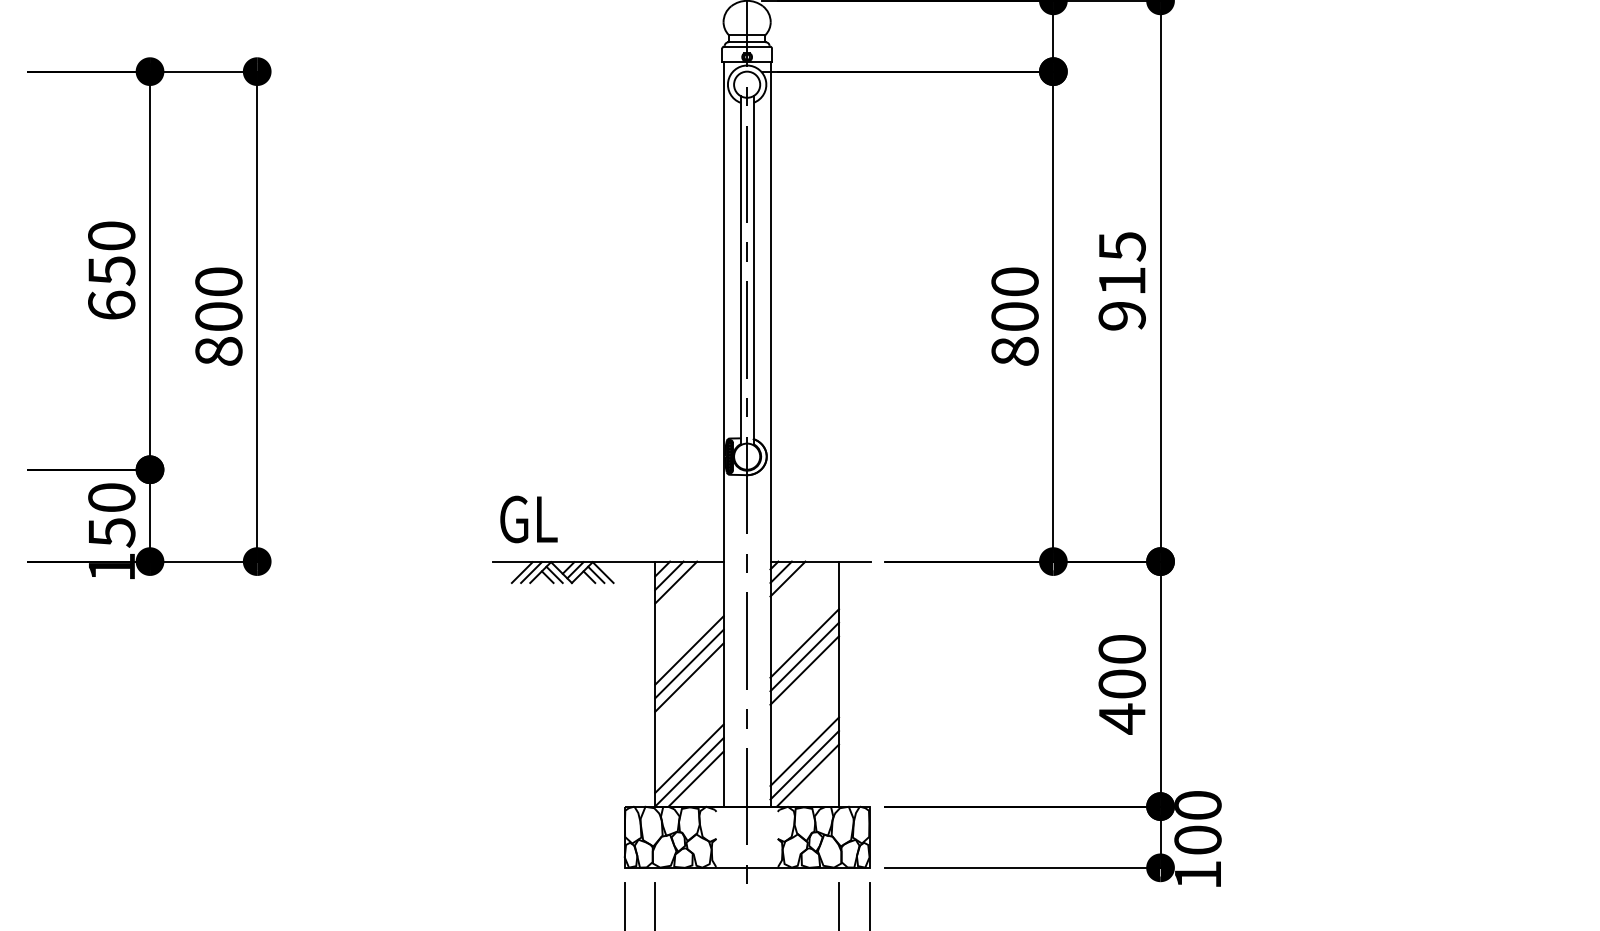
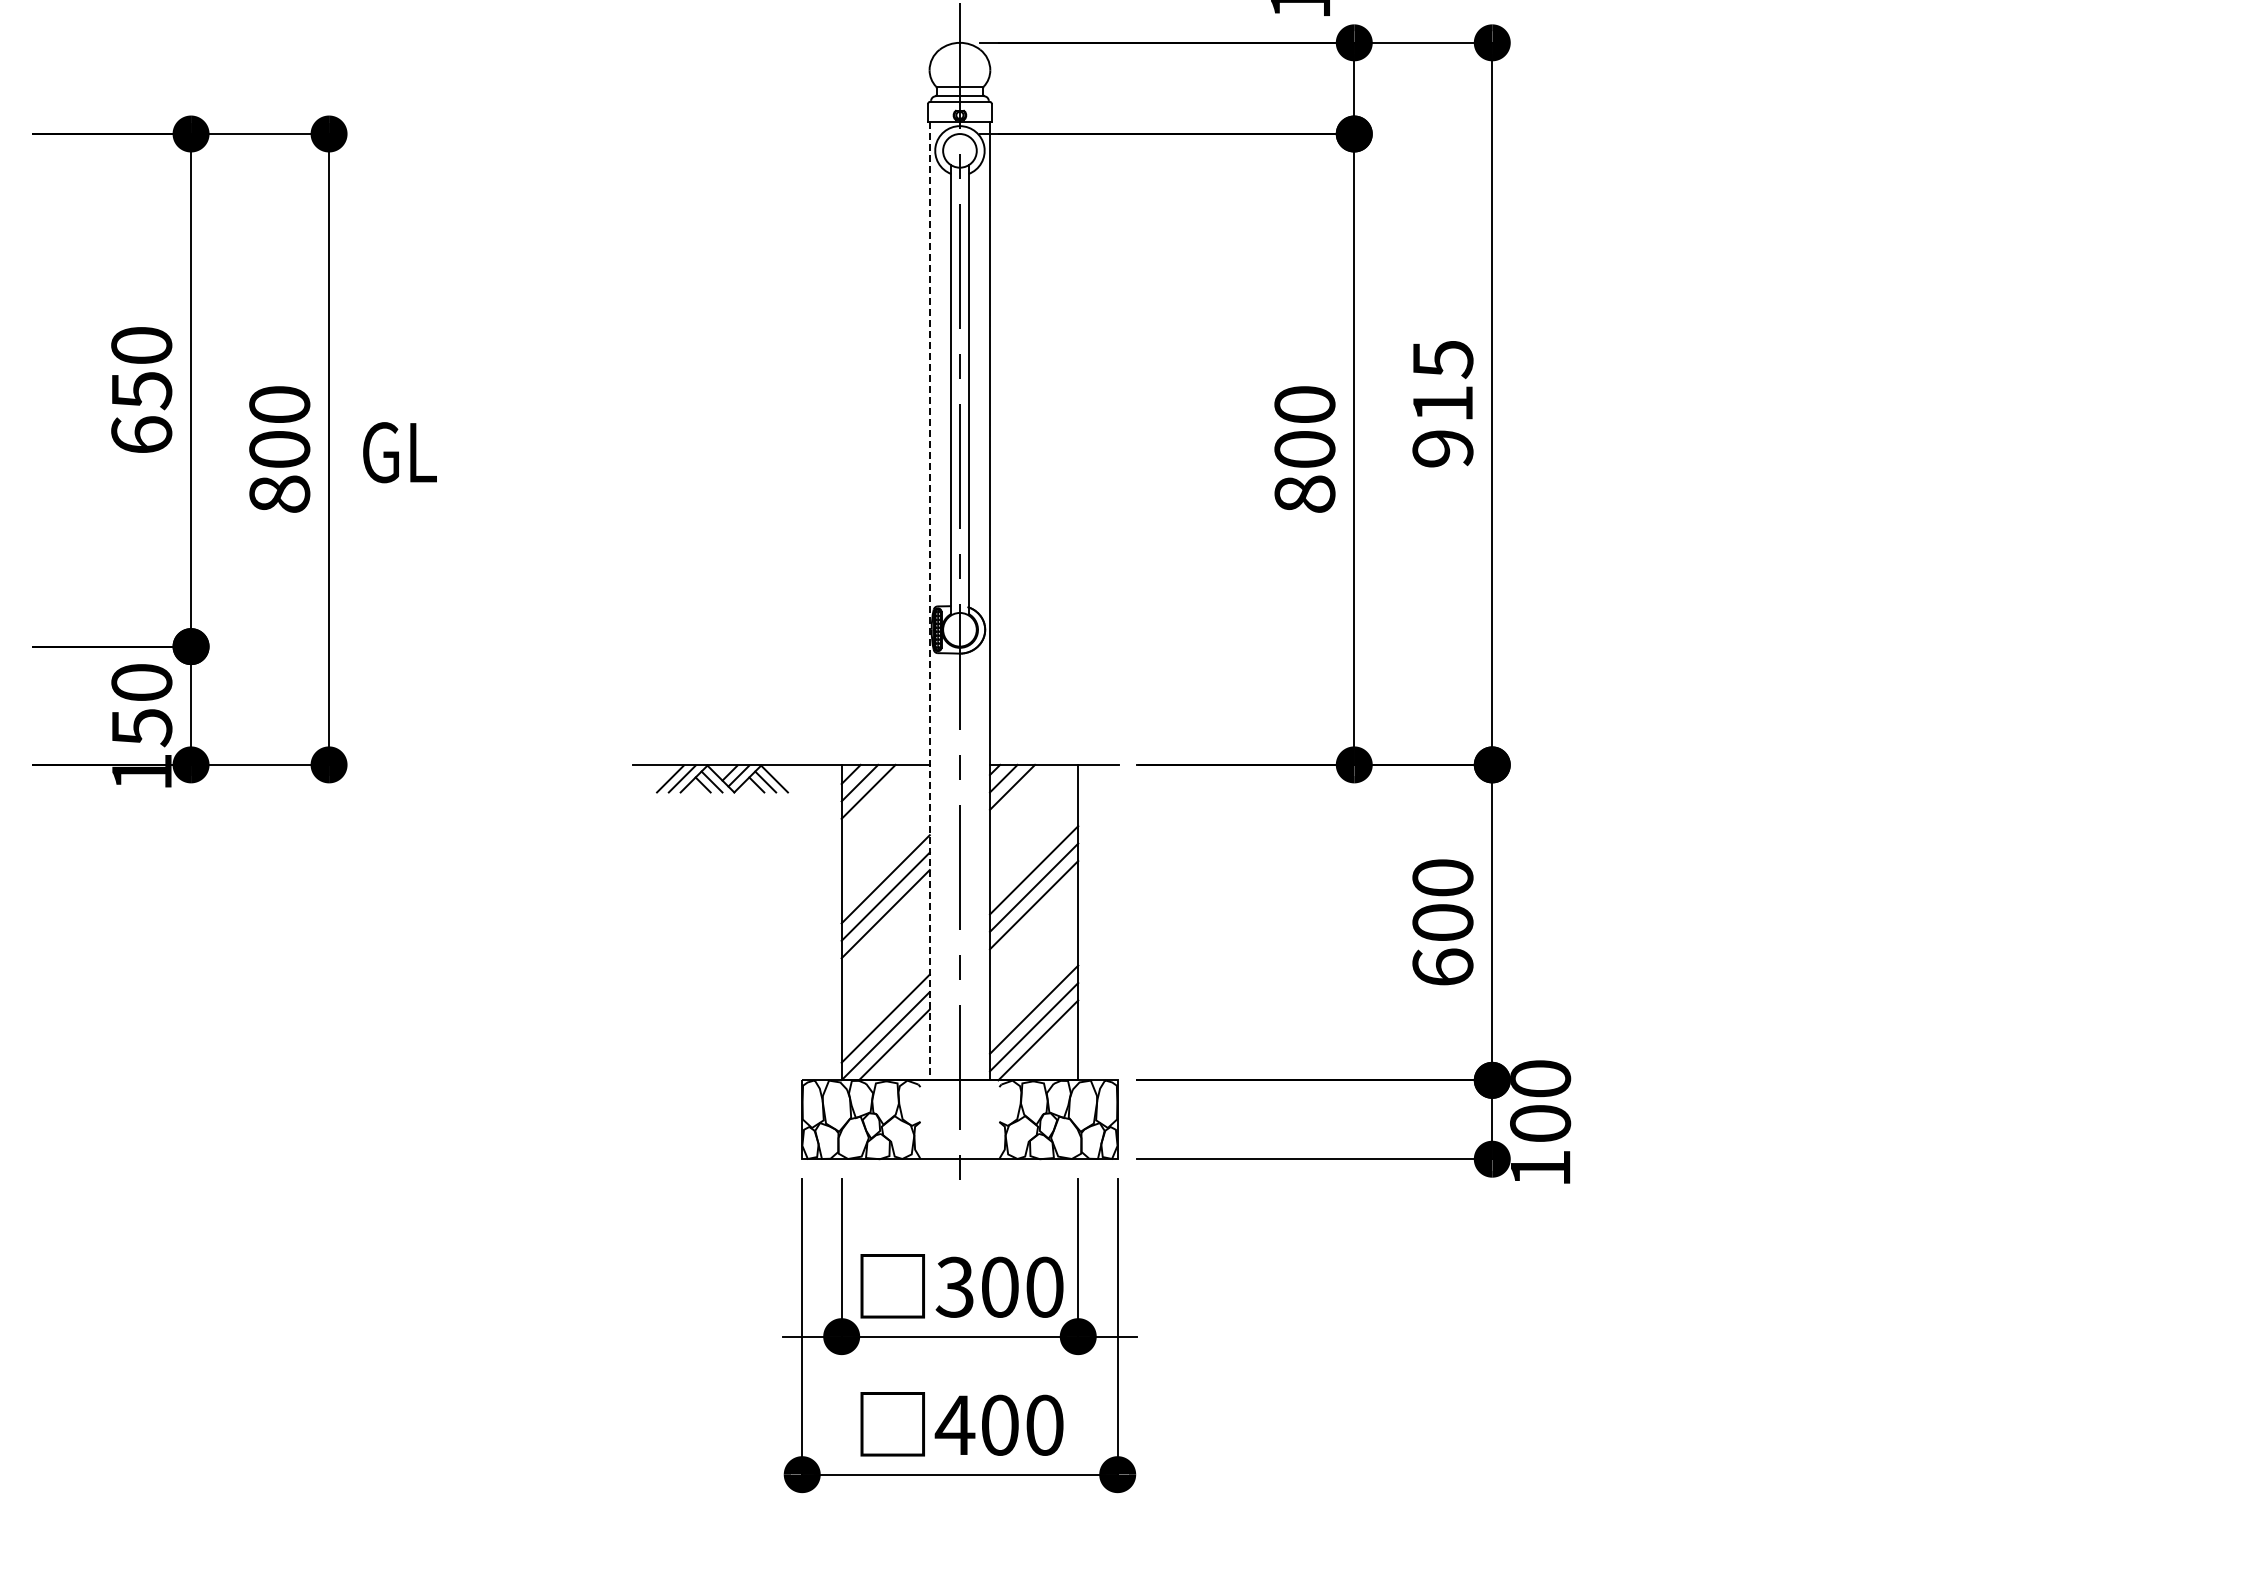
line: (723, 434) -> (929, 601), solid -> dashed
text: (528, 519) -> (399, 452), moved
text: (1121, 718) -> (1442, 967), 400 -> 600

